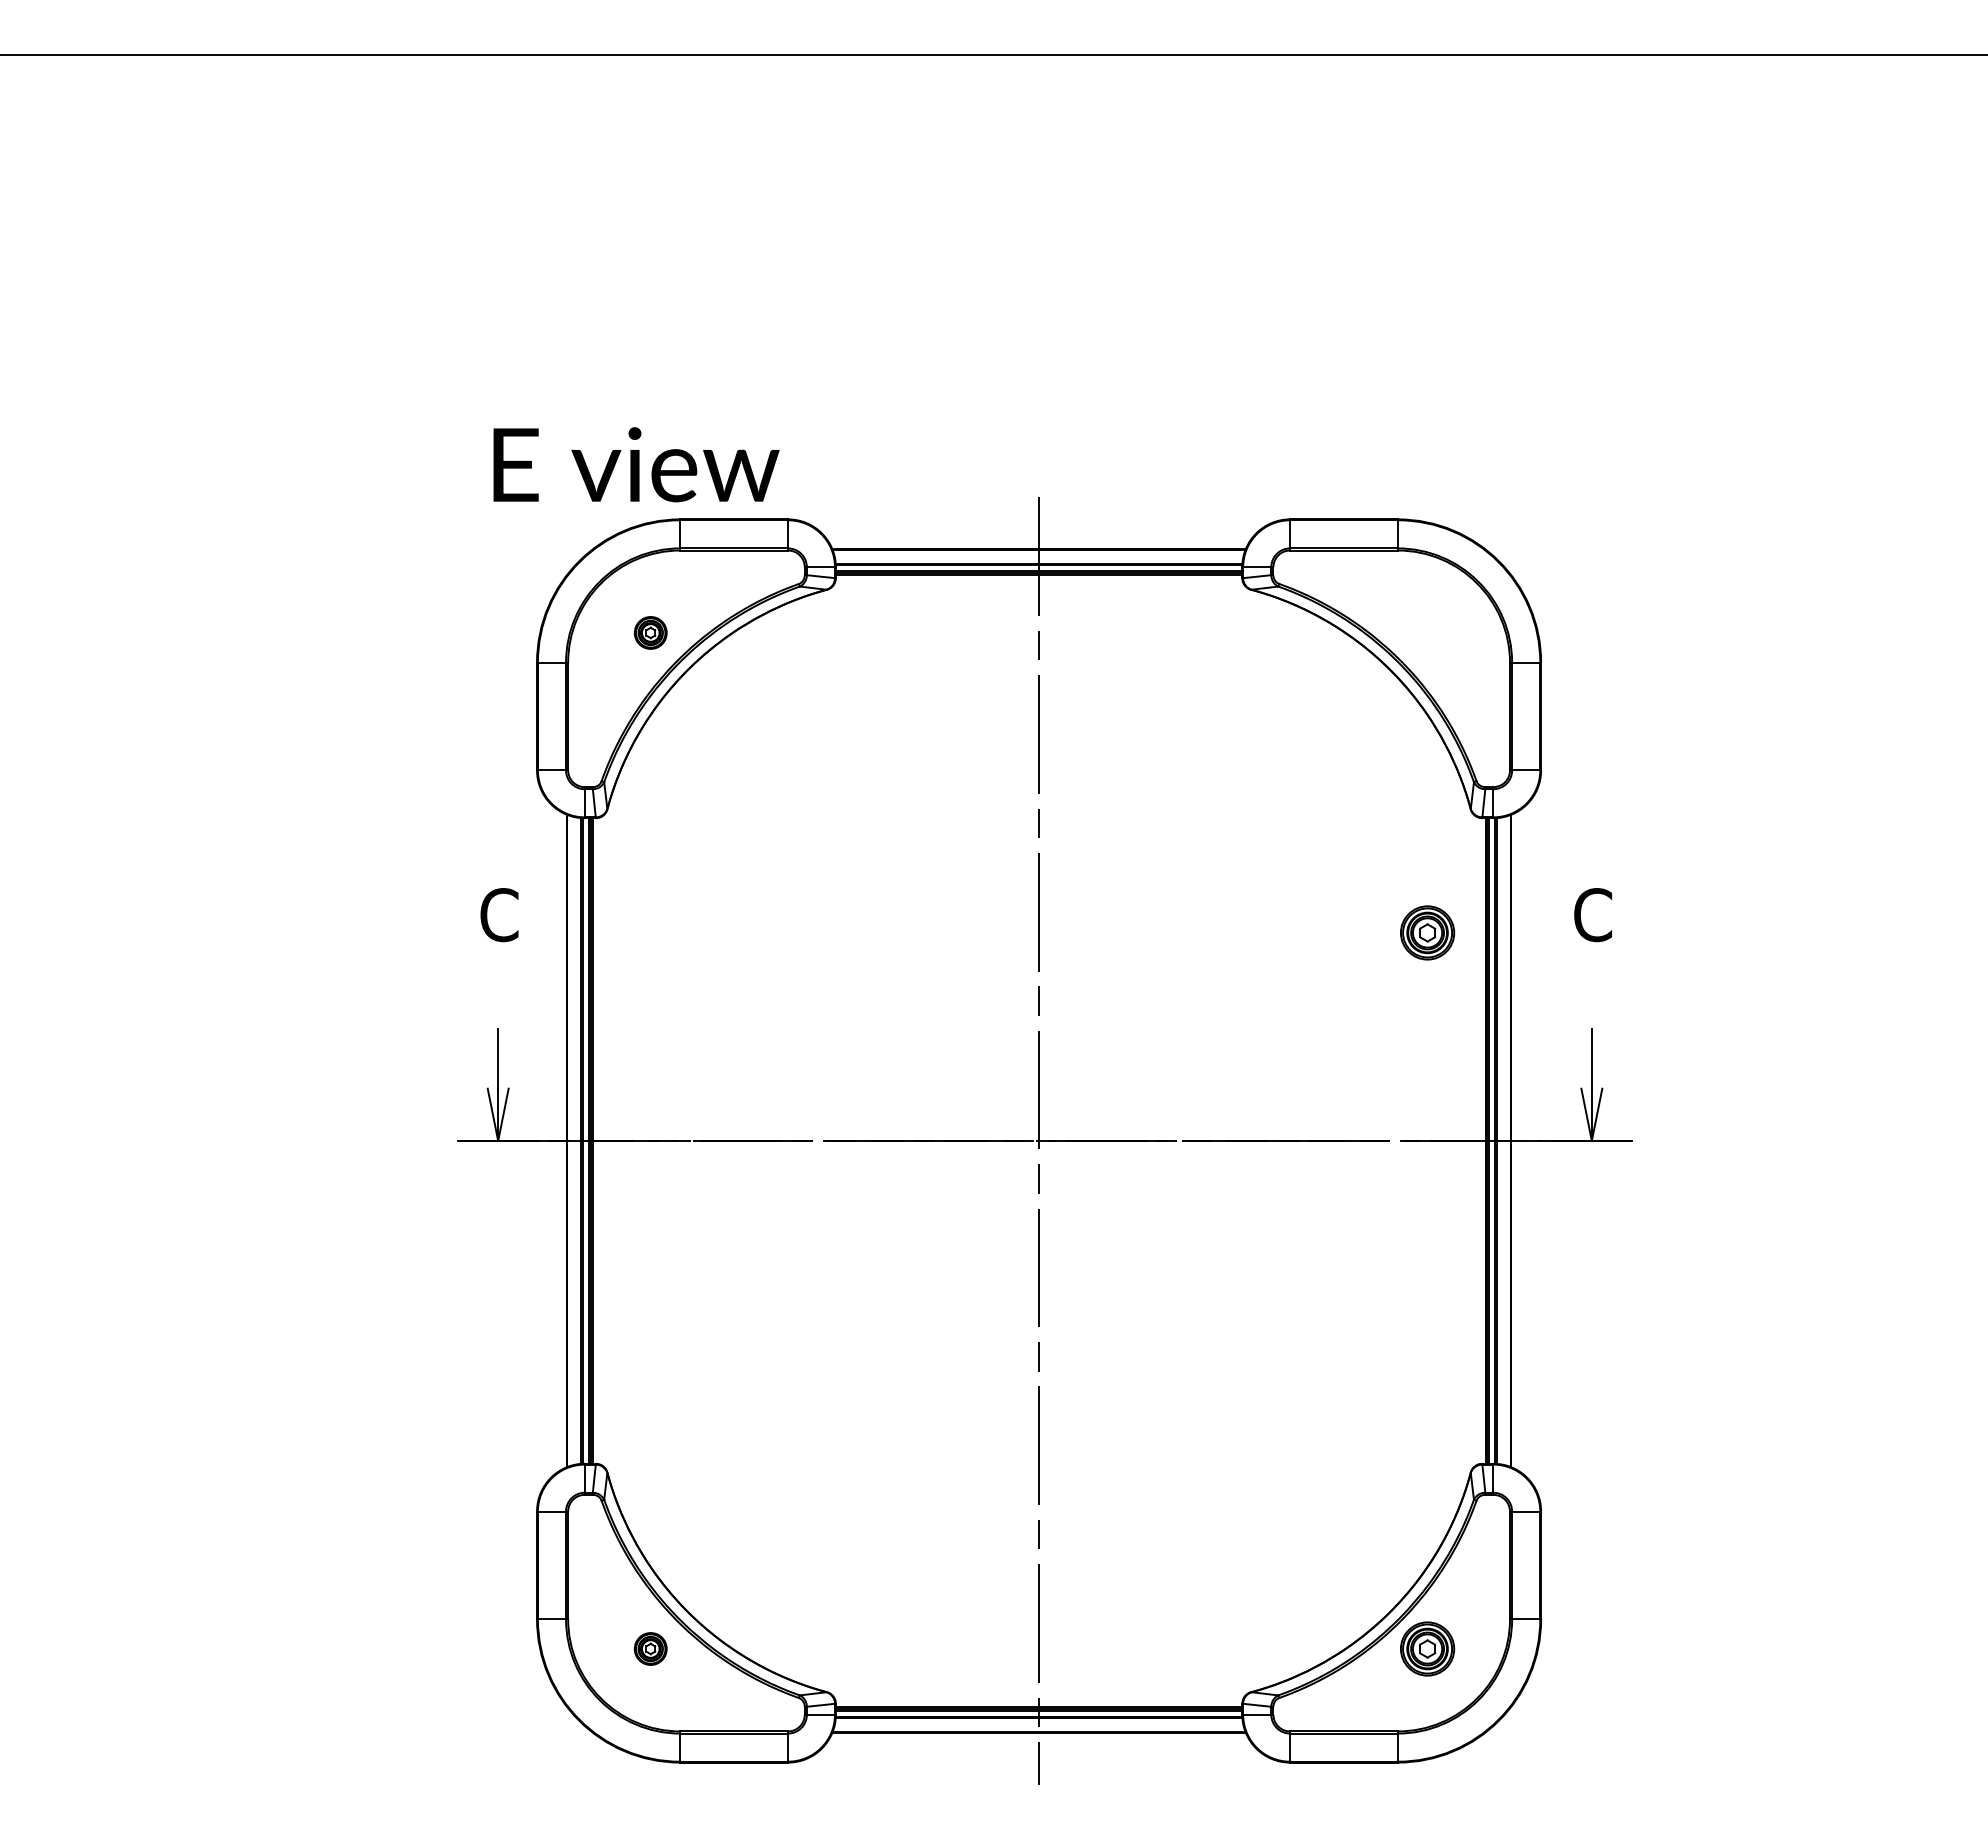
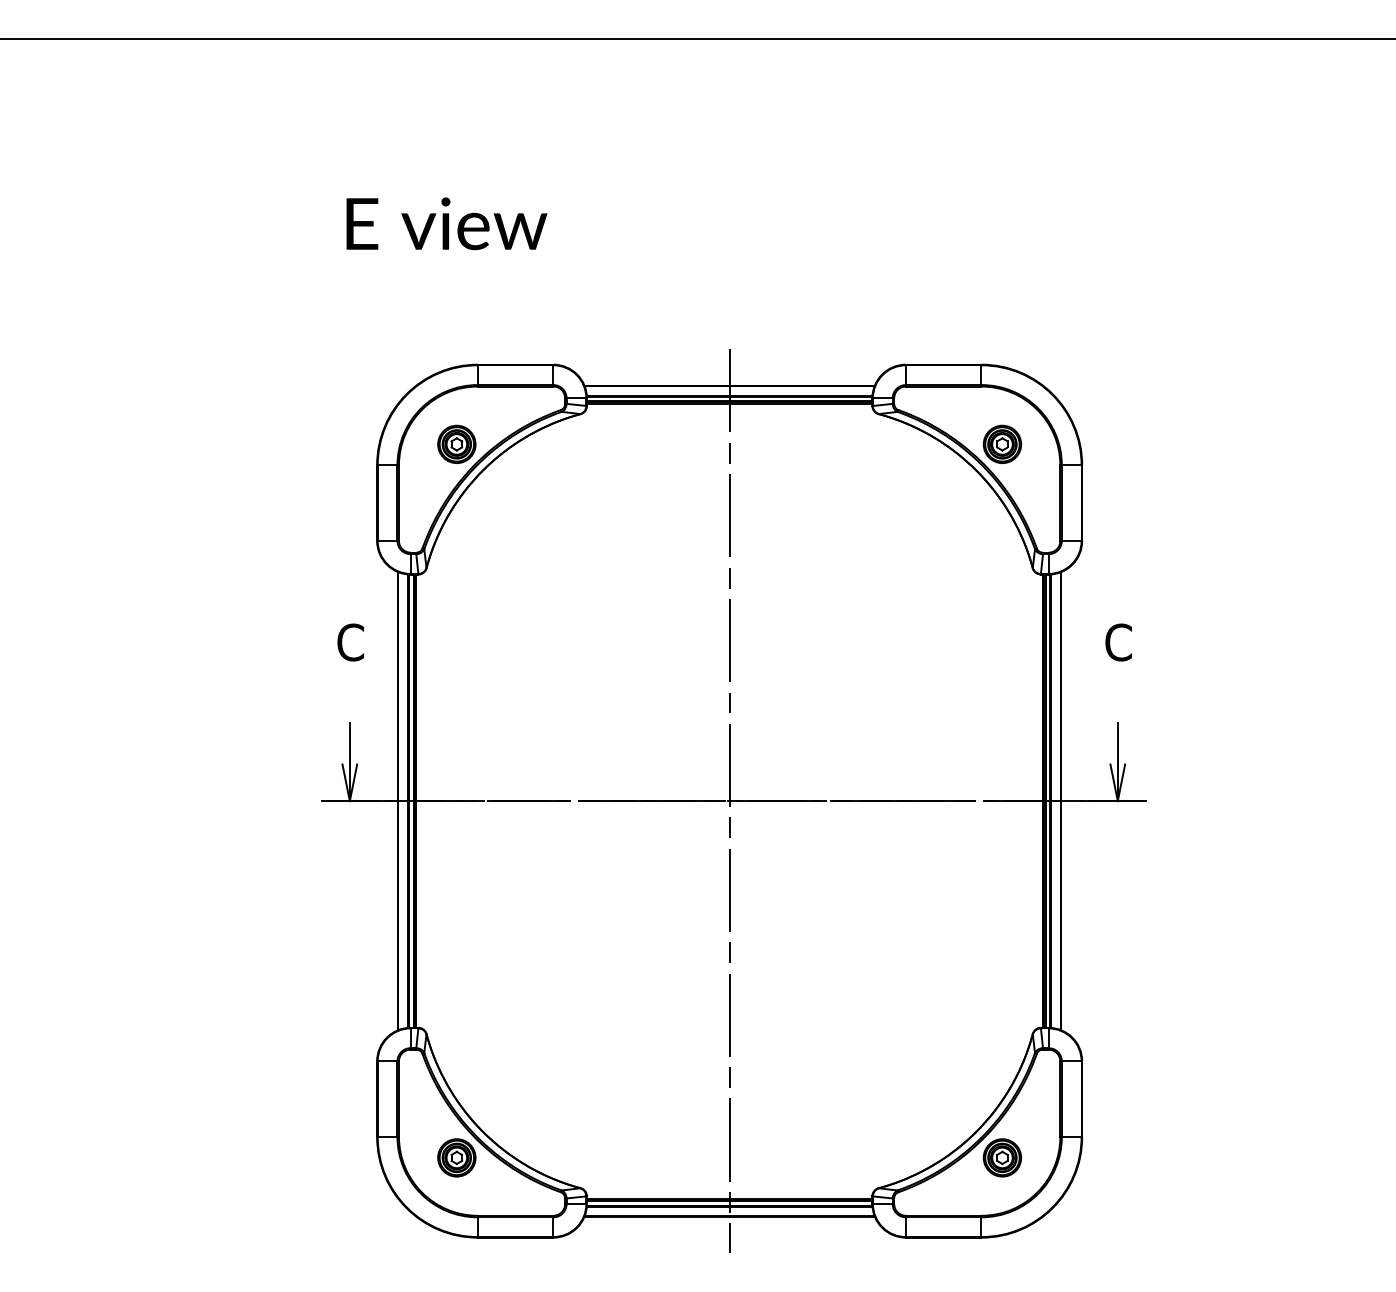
text: (636, 464) -> (446, 223), moved
part: (650, 632) -> (456, 444), size x1.67
part: (1427, 932) -> (1002, 444), moved
part: (650, 1648) -> (456, 1157), size x1.67

